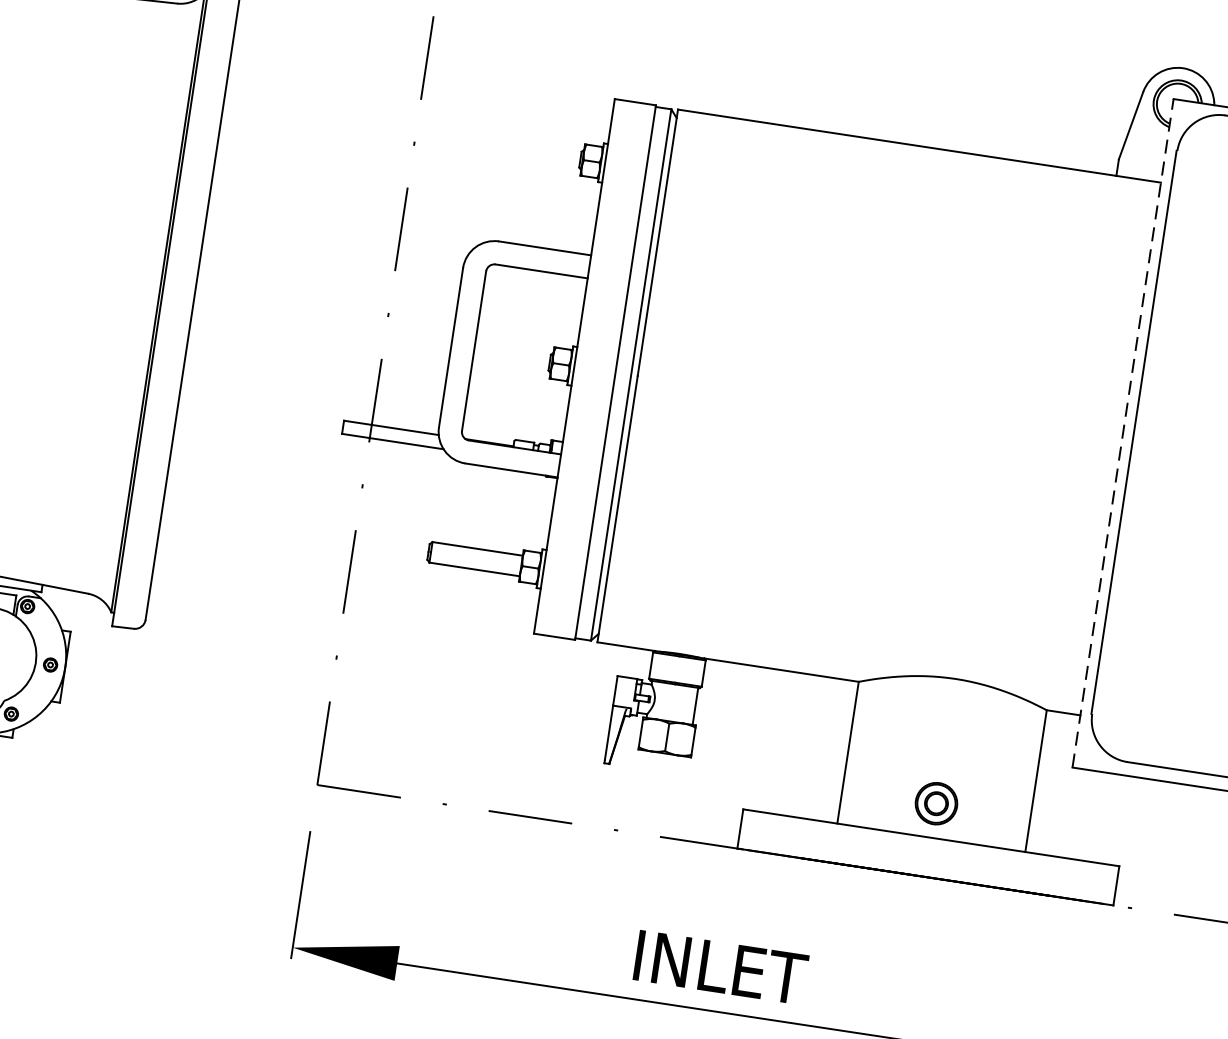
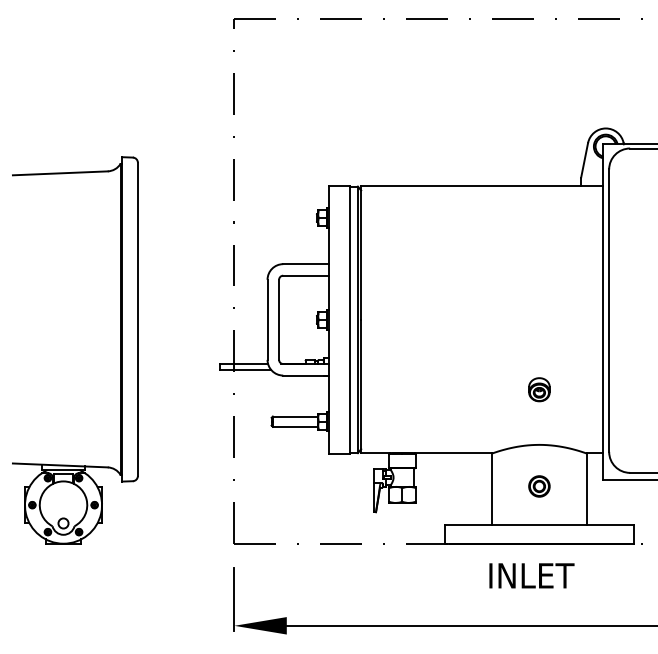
line: (1123, 432) -> (603, 311), dashed -> solid
part: (972, 568) -> (539, 389), added
part: (936, 803) -> (539, 486), moved
text: (720, 966) -> (531, 575), moved

